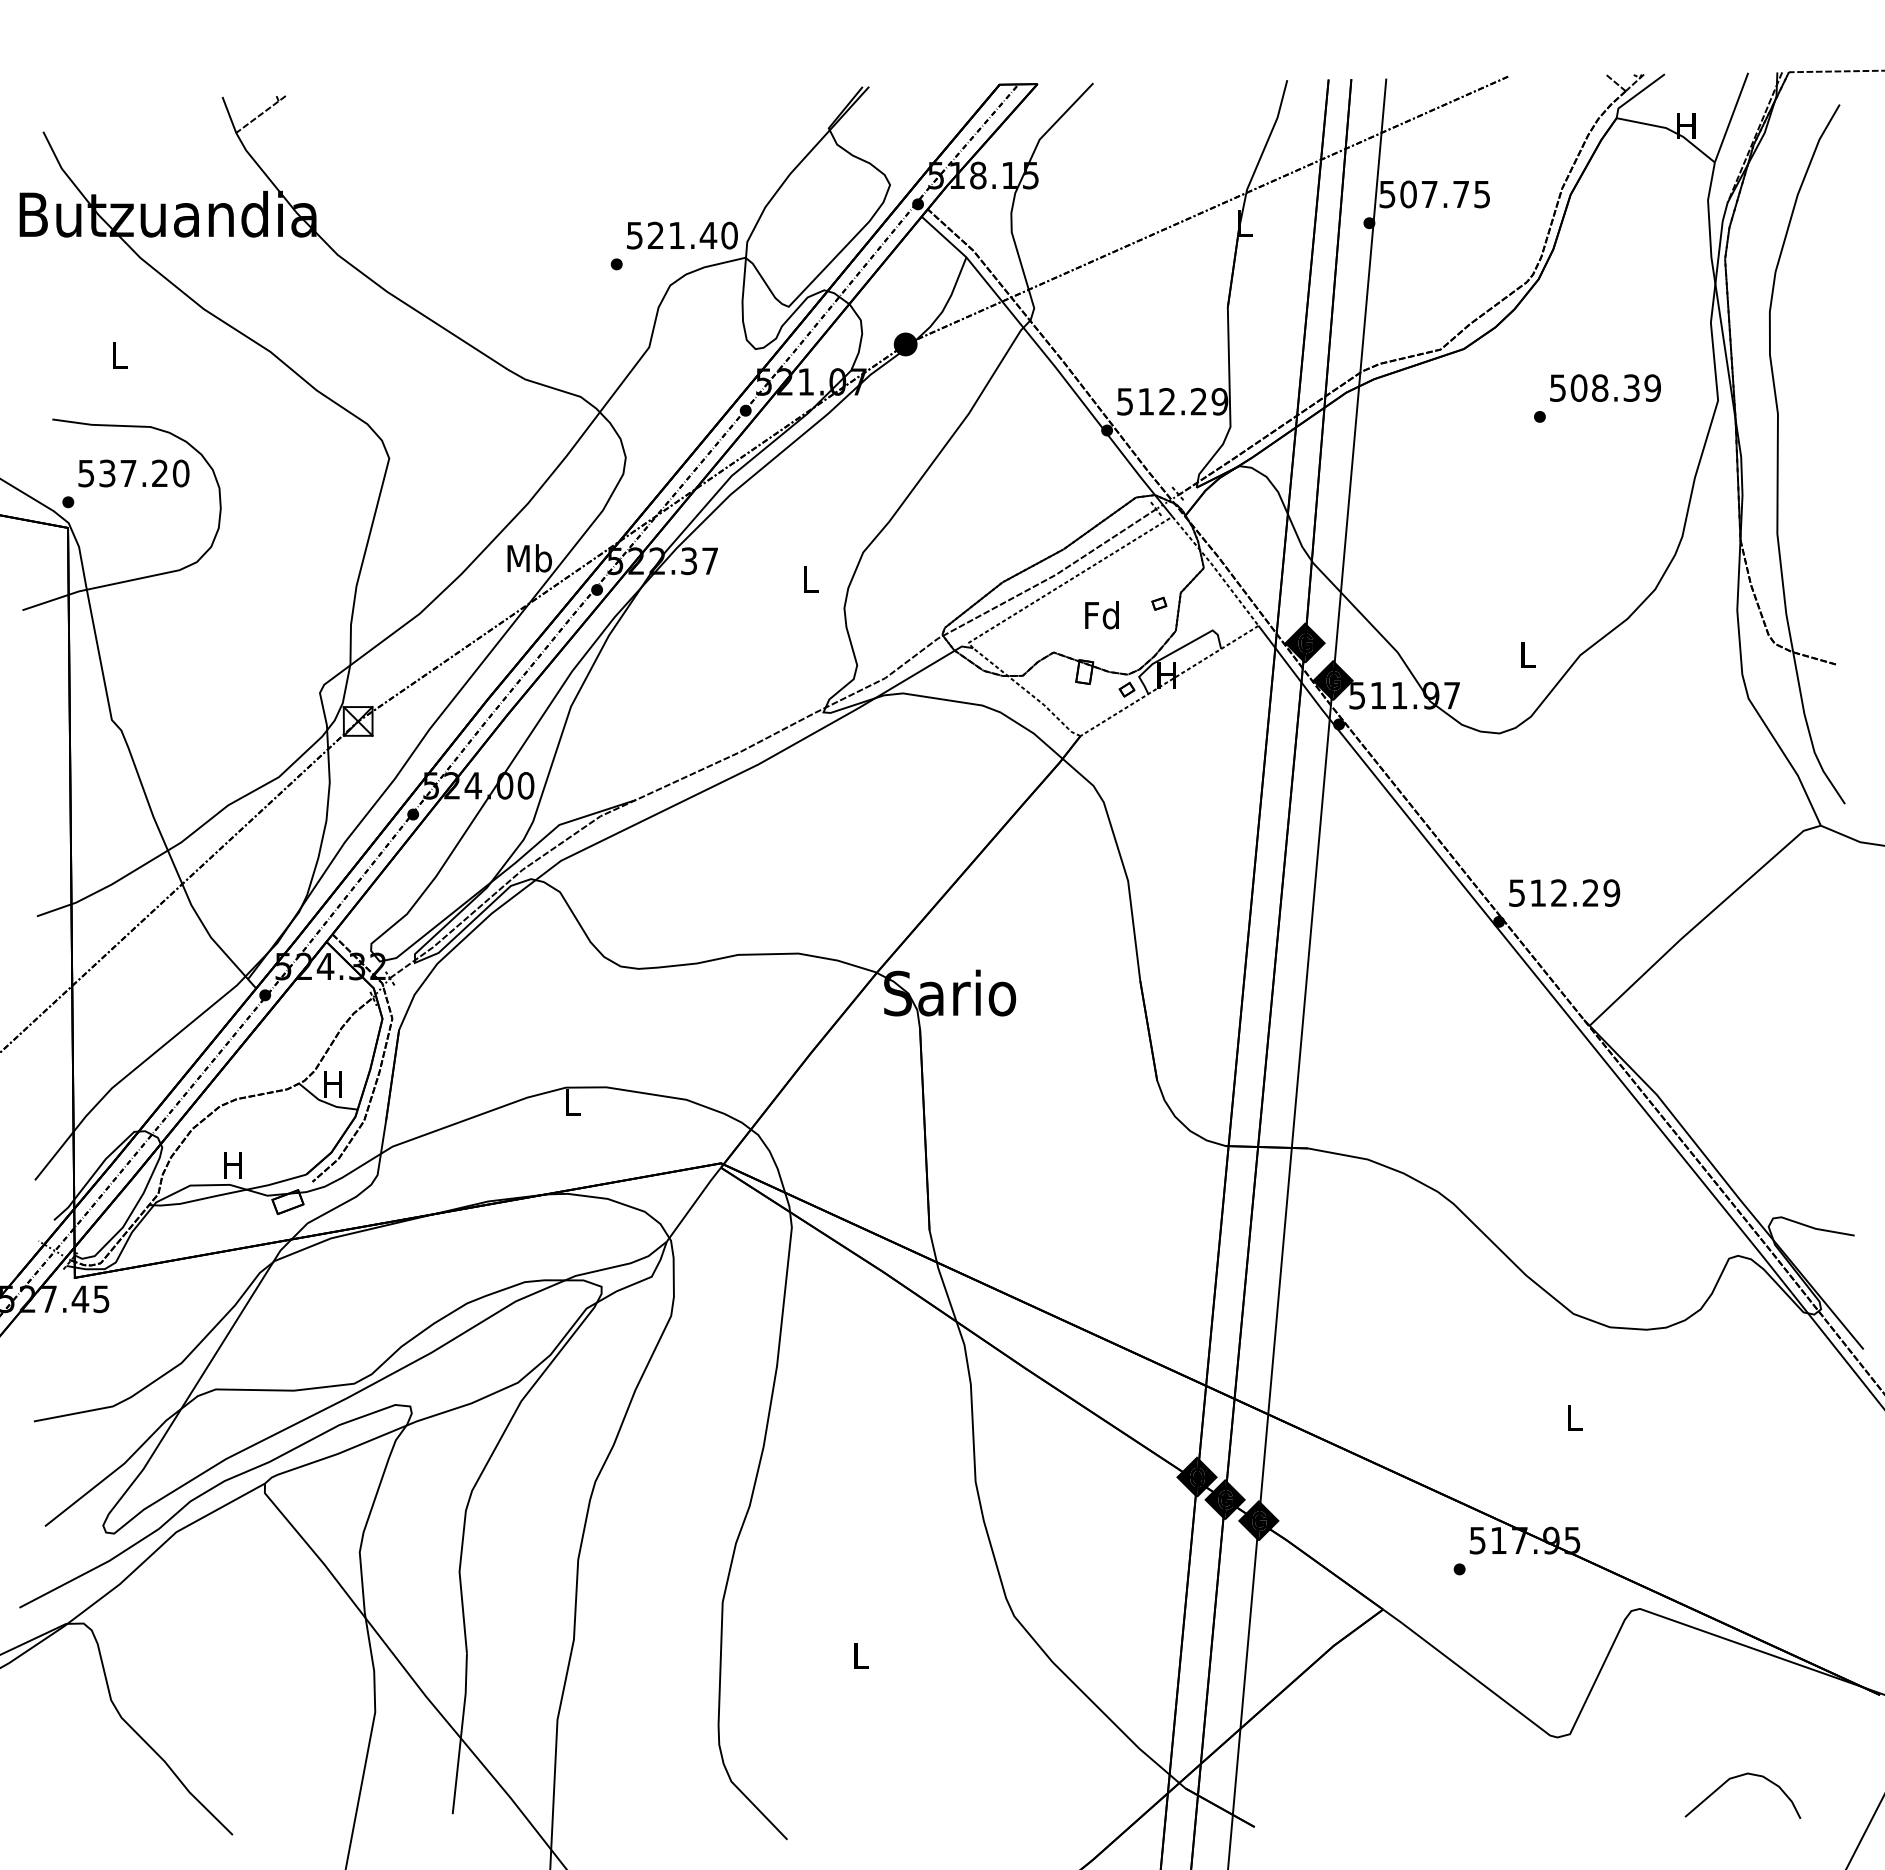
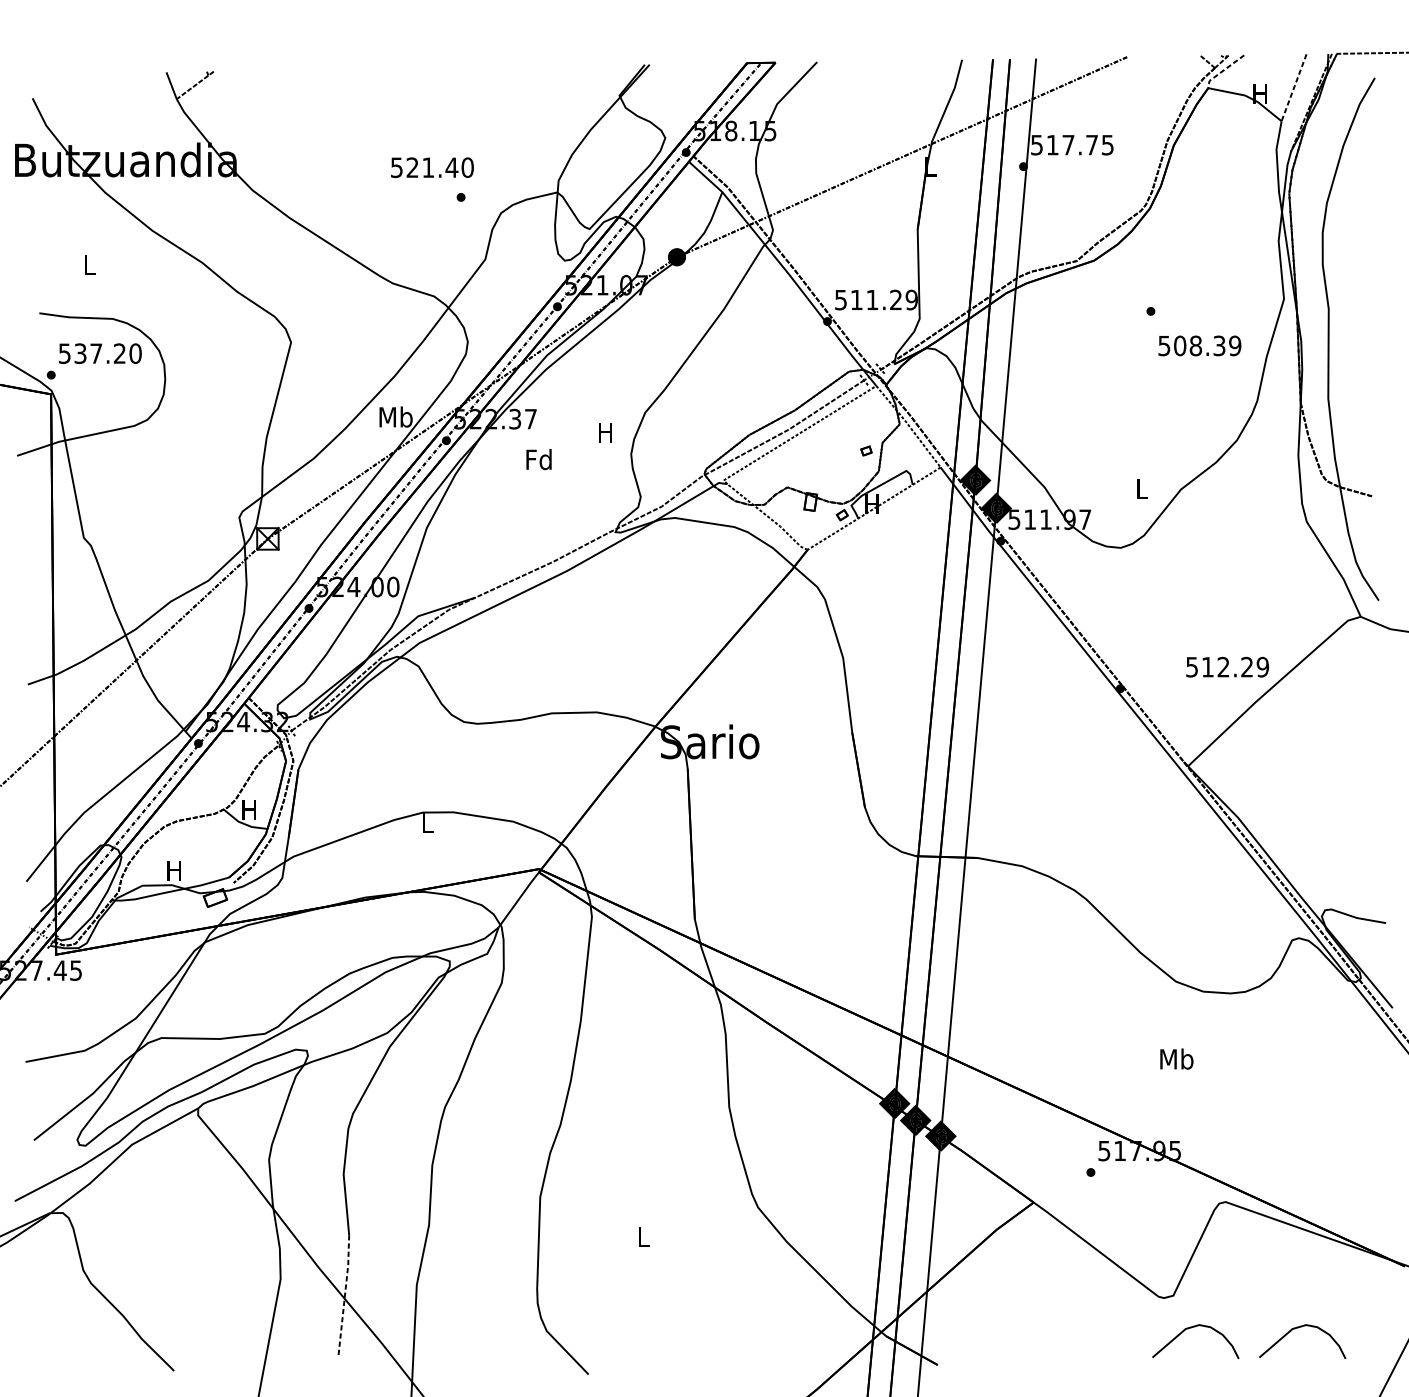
line: (1636, 94) -> (1223, 70), solid -> dashed
line: (1731, 117) -> (1294, 87), solid -> dashed
text: (1408, 194) -> (1052, 145), 507.75 -> 517.75
text: (682, 235) -> (432, 167), moved
text: (1605, 387) -> (1199, 345), moved
text: (1166, 401) -> (871, 299), 512.29 -> 511.29
text: (809, 579) -> (605, 432), L -> H
text: (1101, 615) -> (538, 459), moved
text: (1564, 892) -> (1227, 666), moved
text: (1574, 1417) -> (1176, 1059), L -> Mb
line: (461, 1733) -> (345, 1295), solid -> dashed
curve: (1595, 1777) -> (1192, 1328), added

